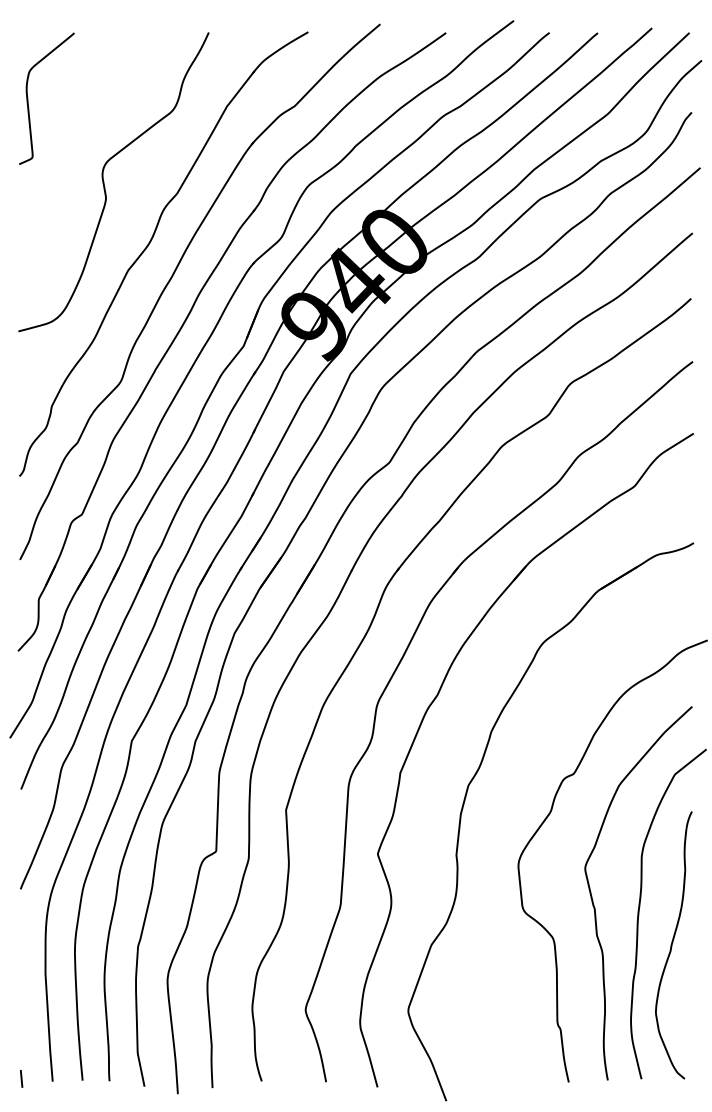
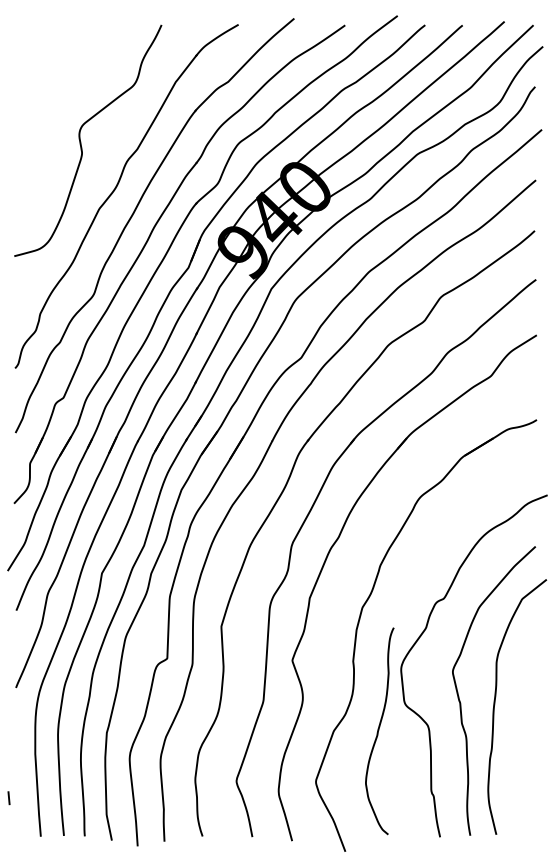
curve: (28, 98) -> (22, 76), removed
curve: (672, 945) -> (378, 731), moved
line: (21, 1078) -> (8, 797), moved

